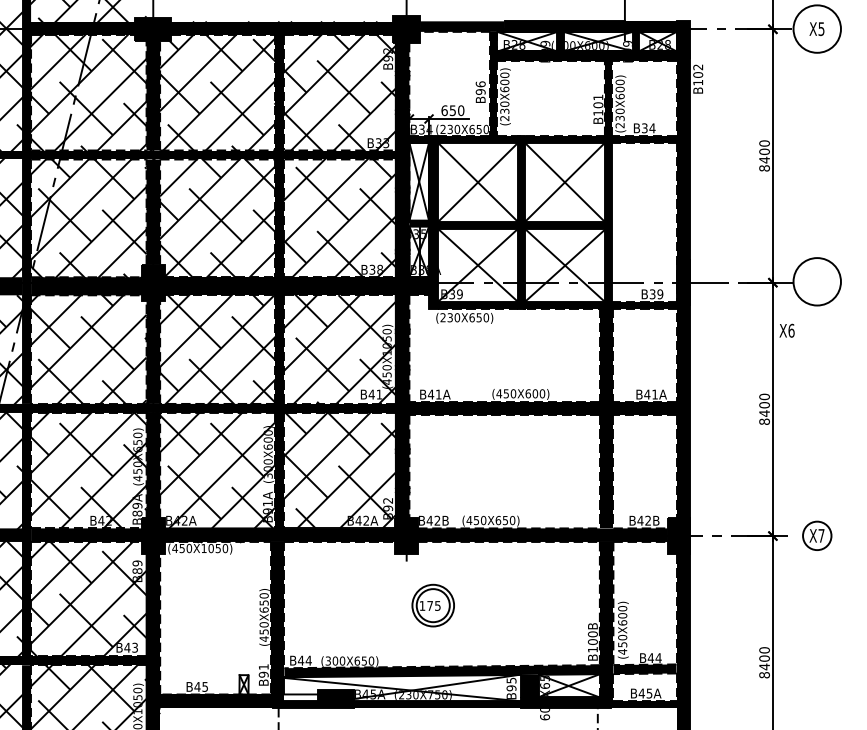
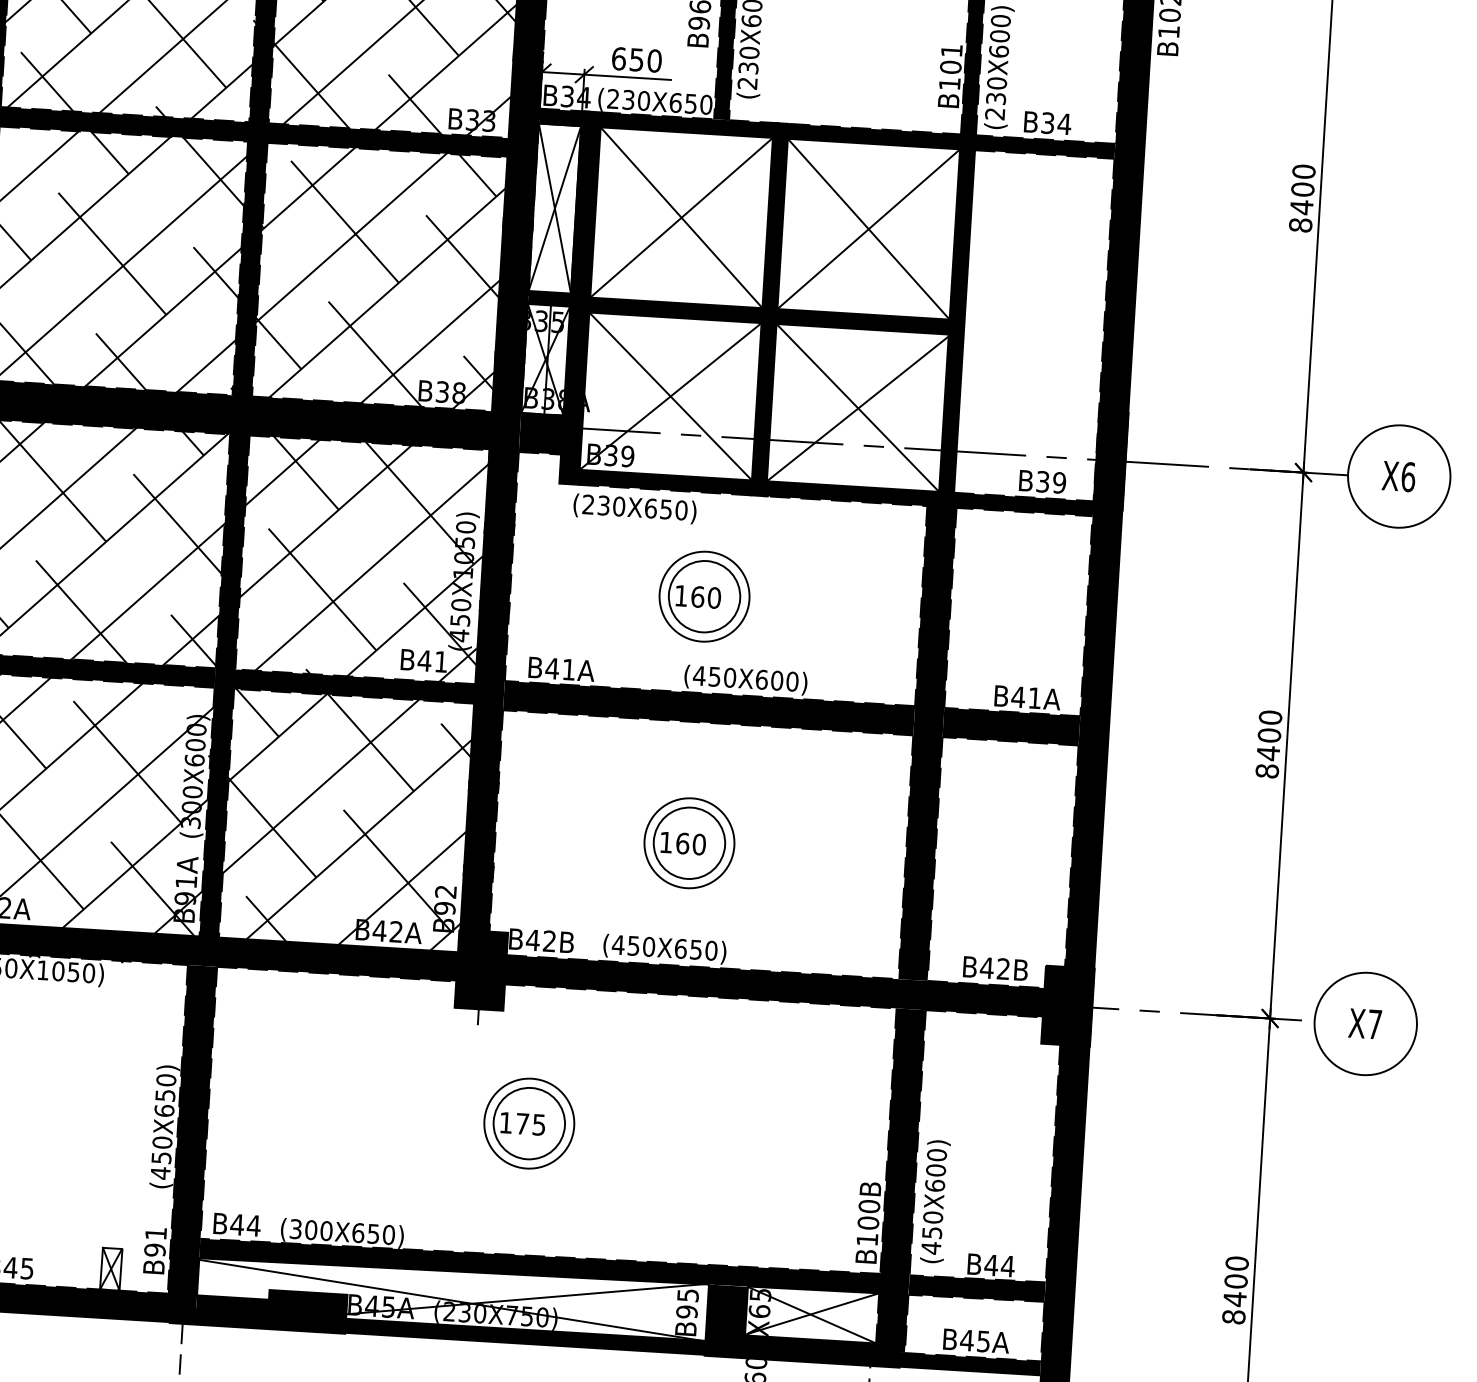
text: (786, 330) -> (1397, 475), moved
part: (499, 356) -> (704, 595), added
part: (499, 471) -> (689, 843), added
circle: (816, 535) -> (1364, 1023), size x1.67
fill: (300, 697) -> (231, 1304), added

